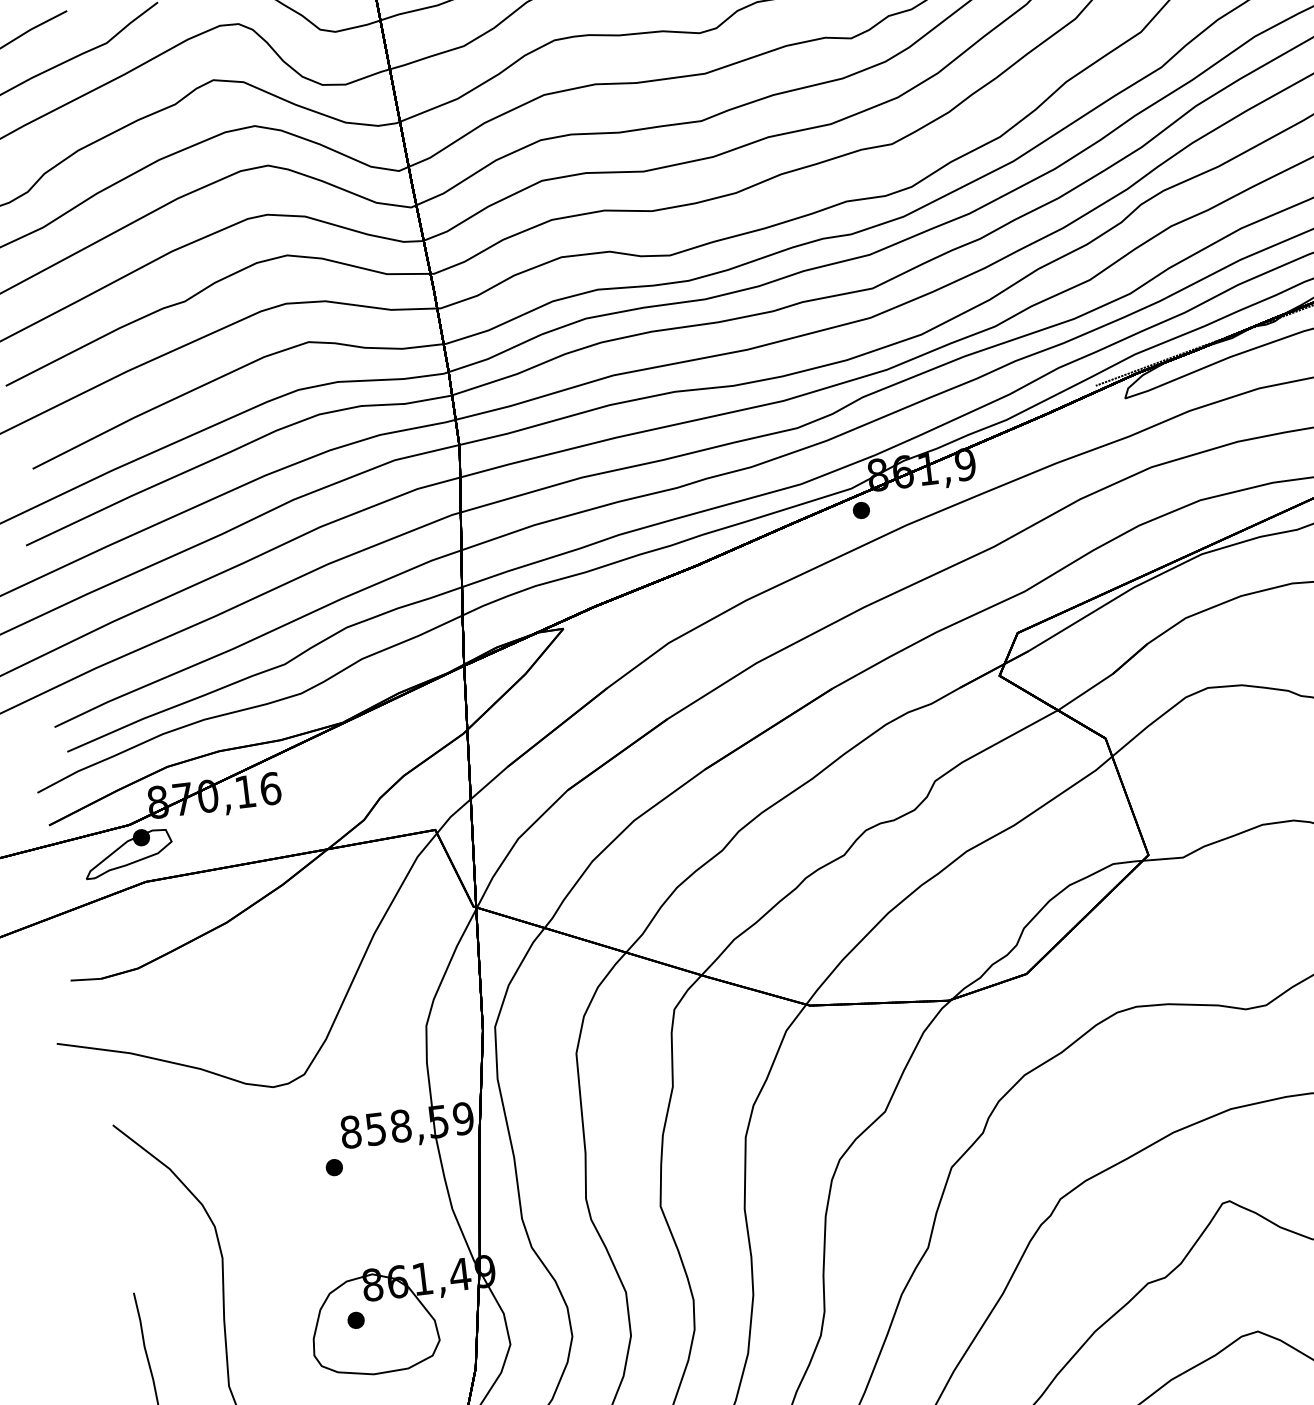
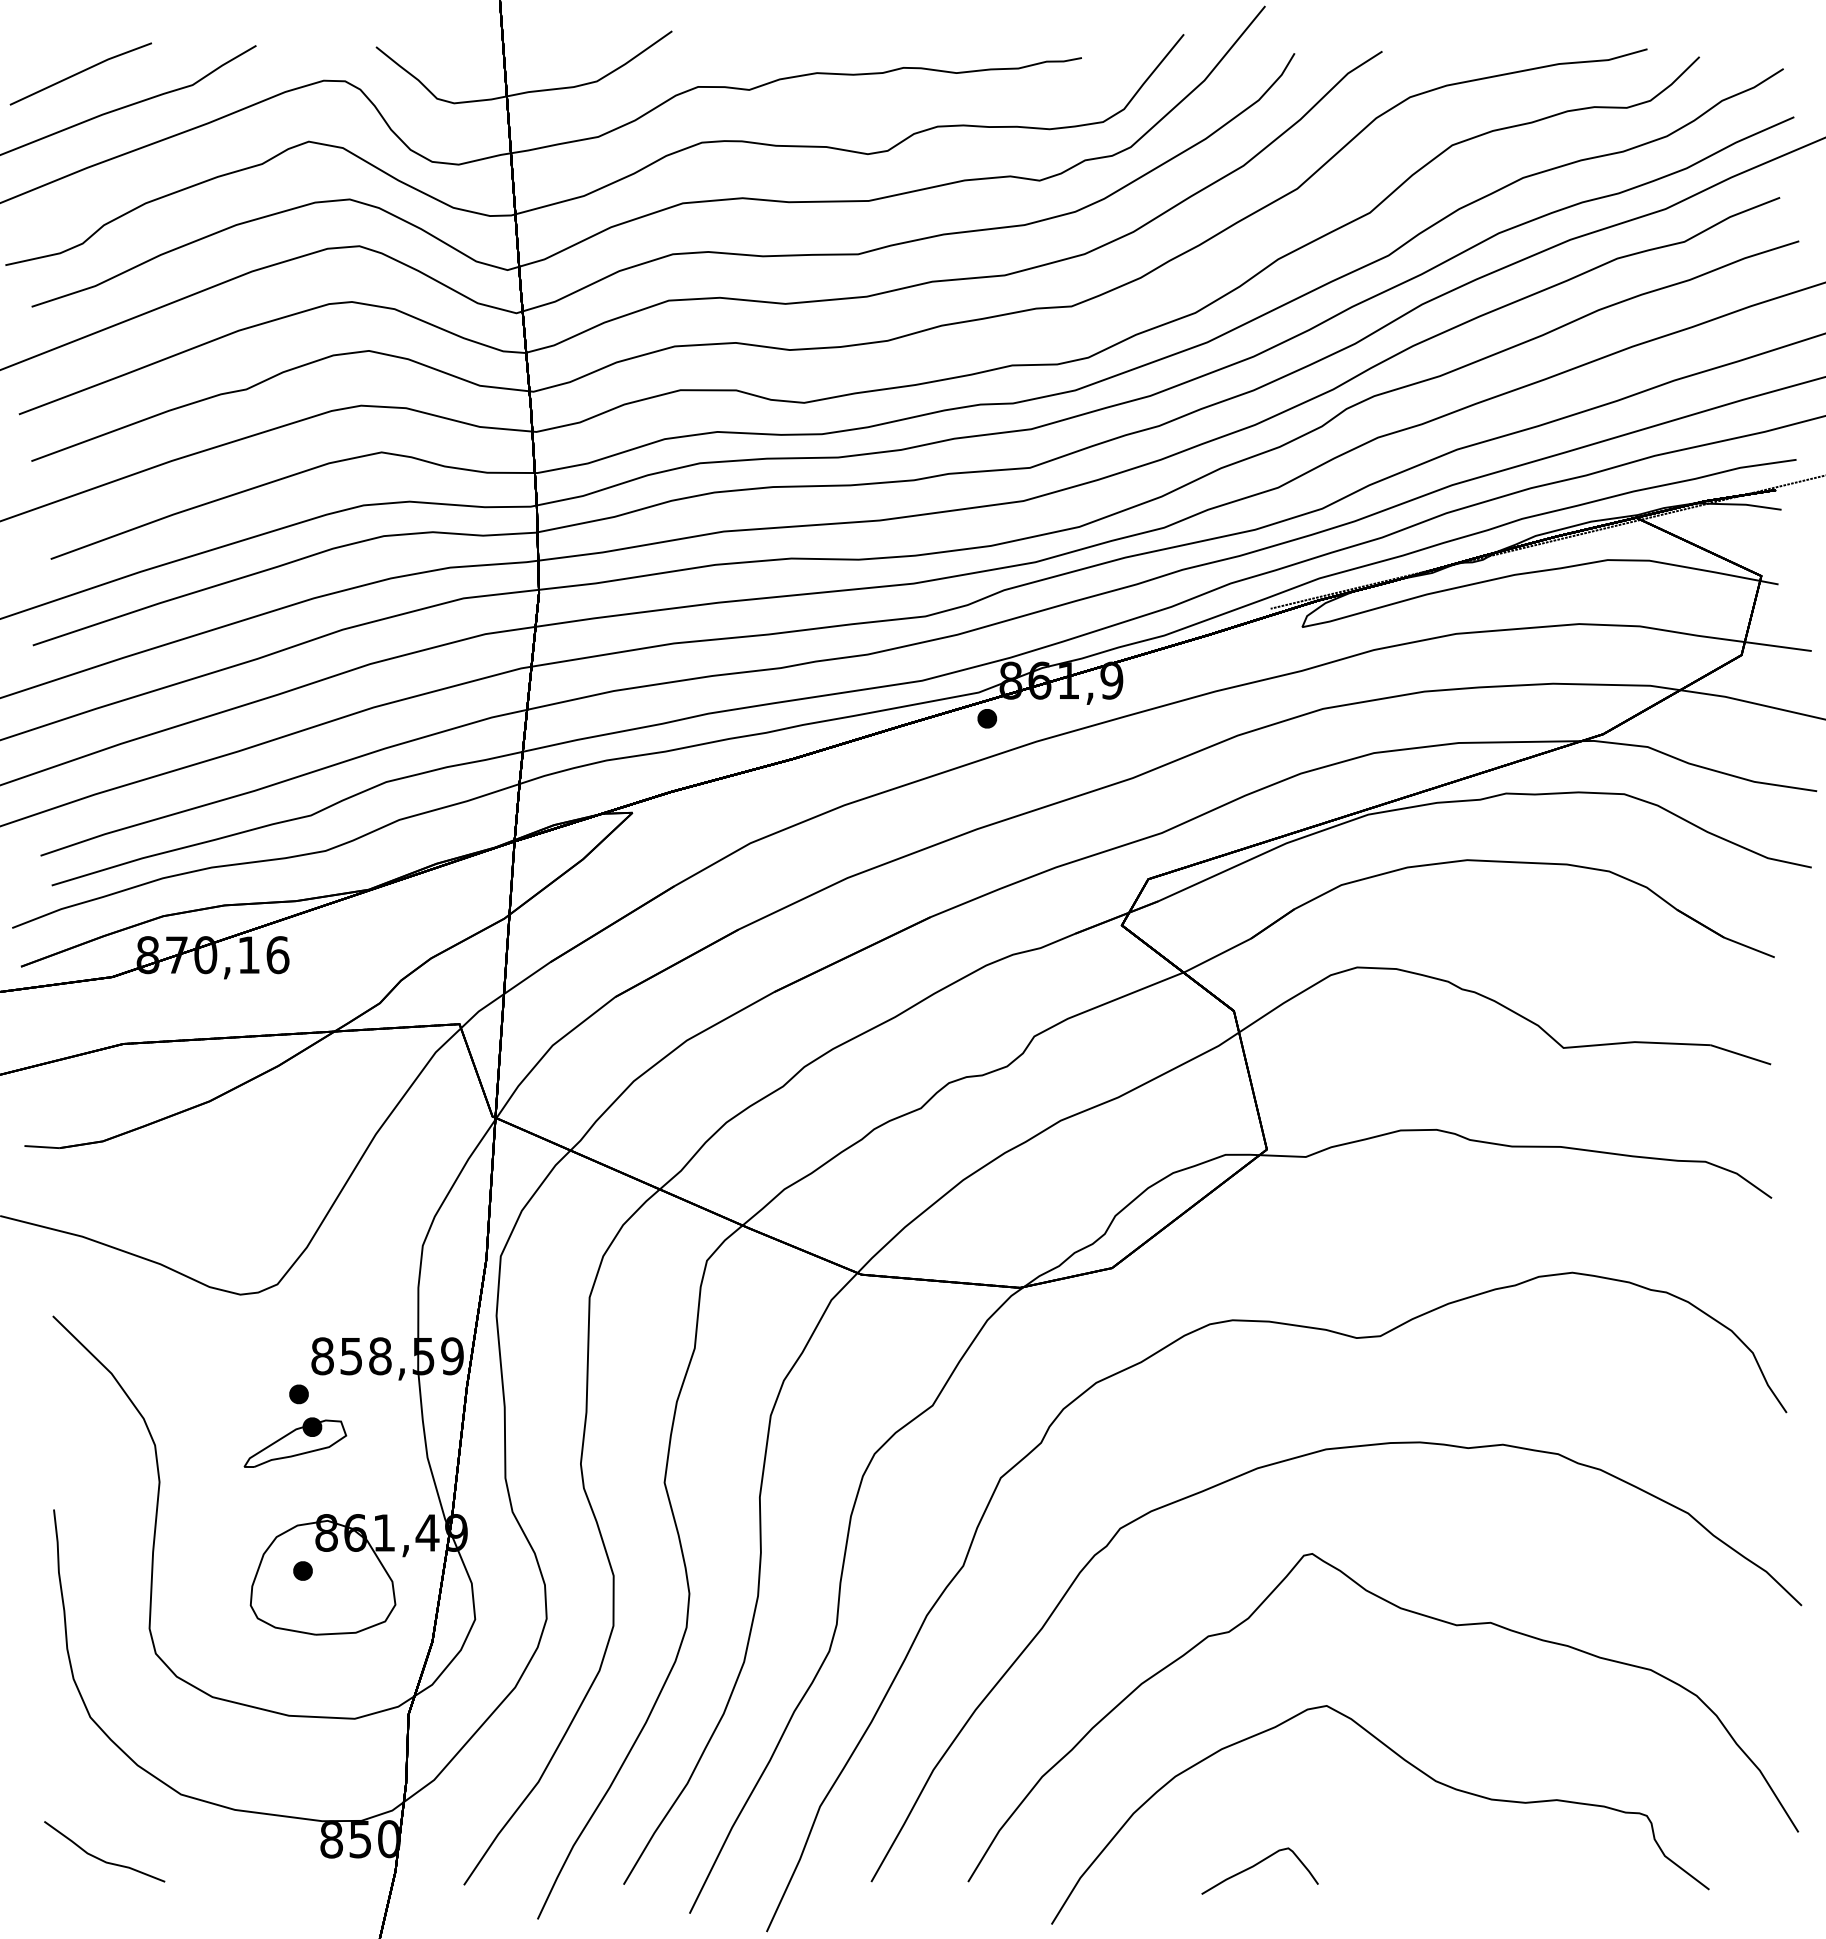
part: (128, 852) -> (295, 1442), moved

